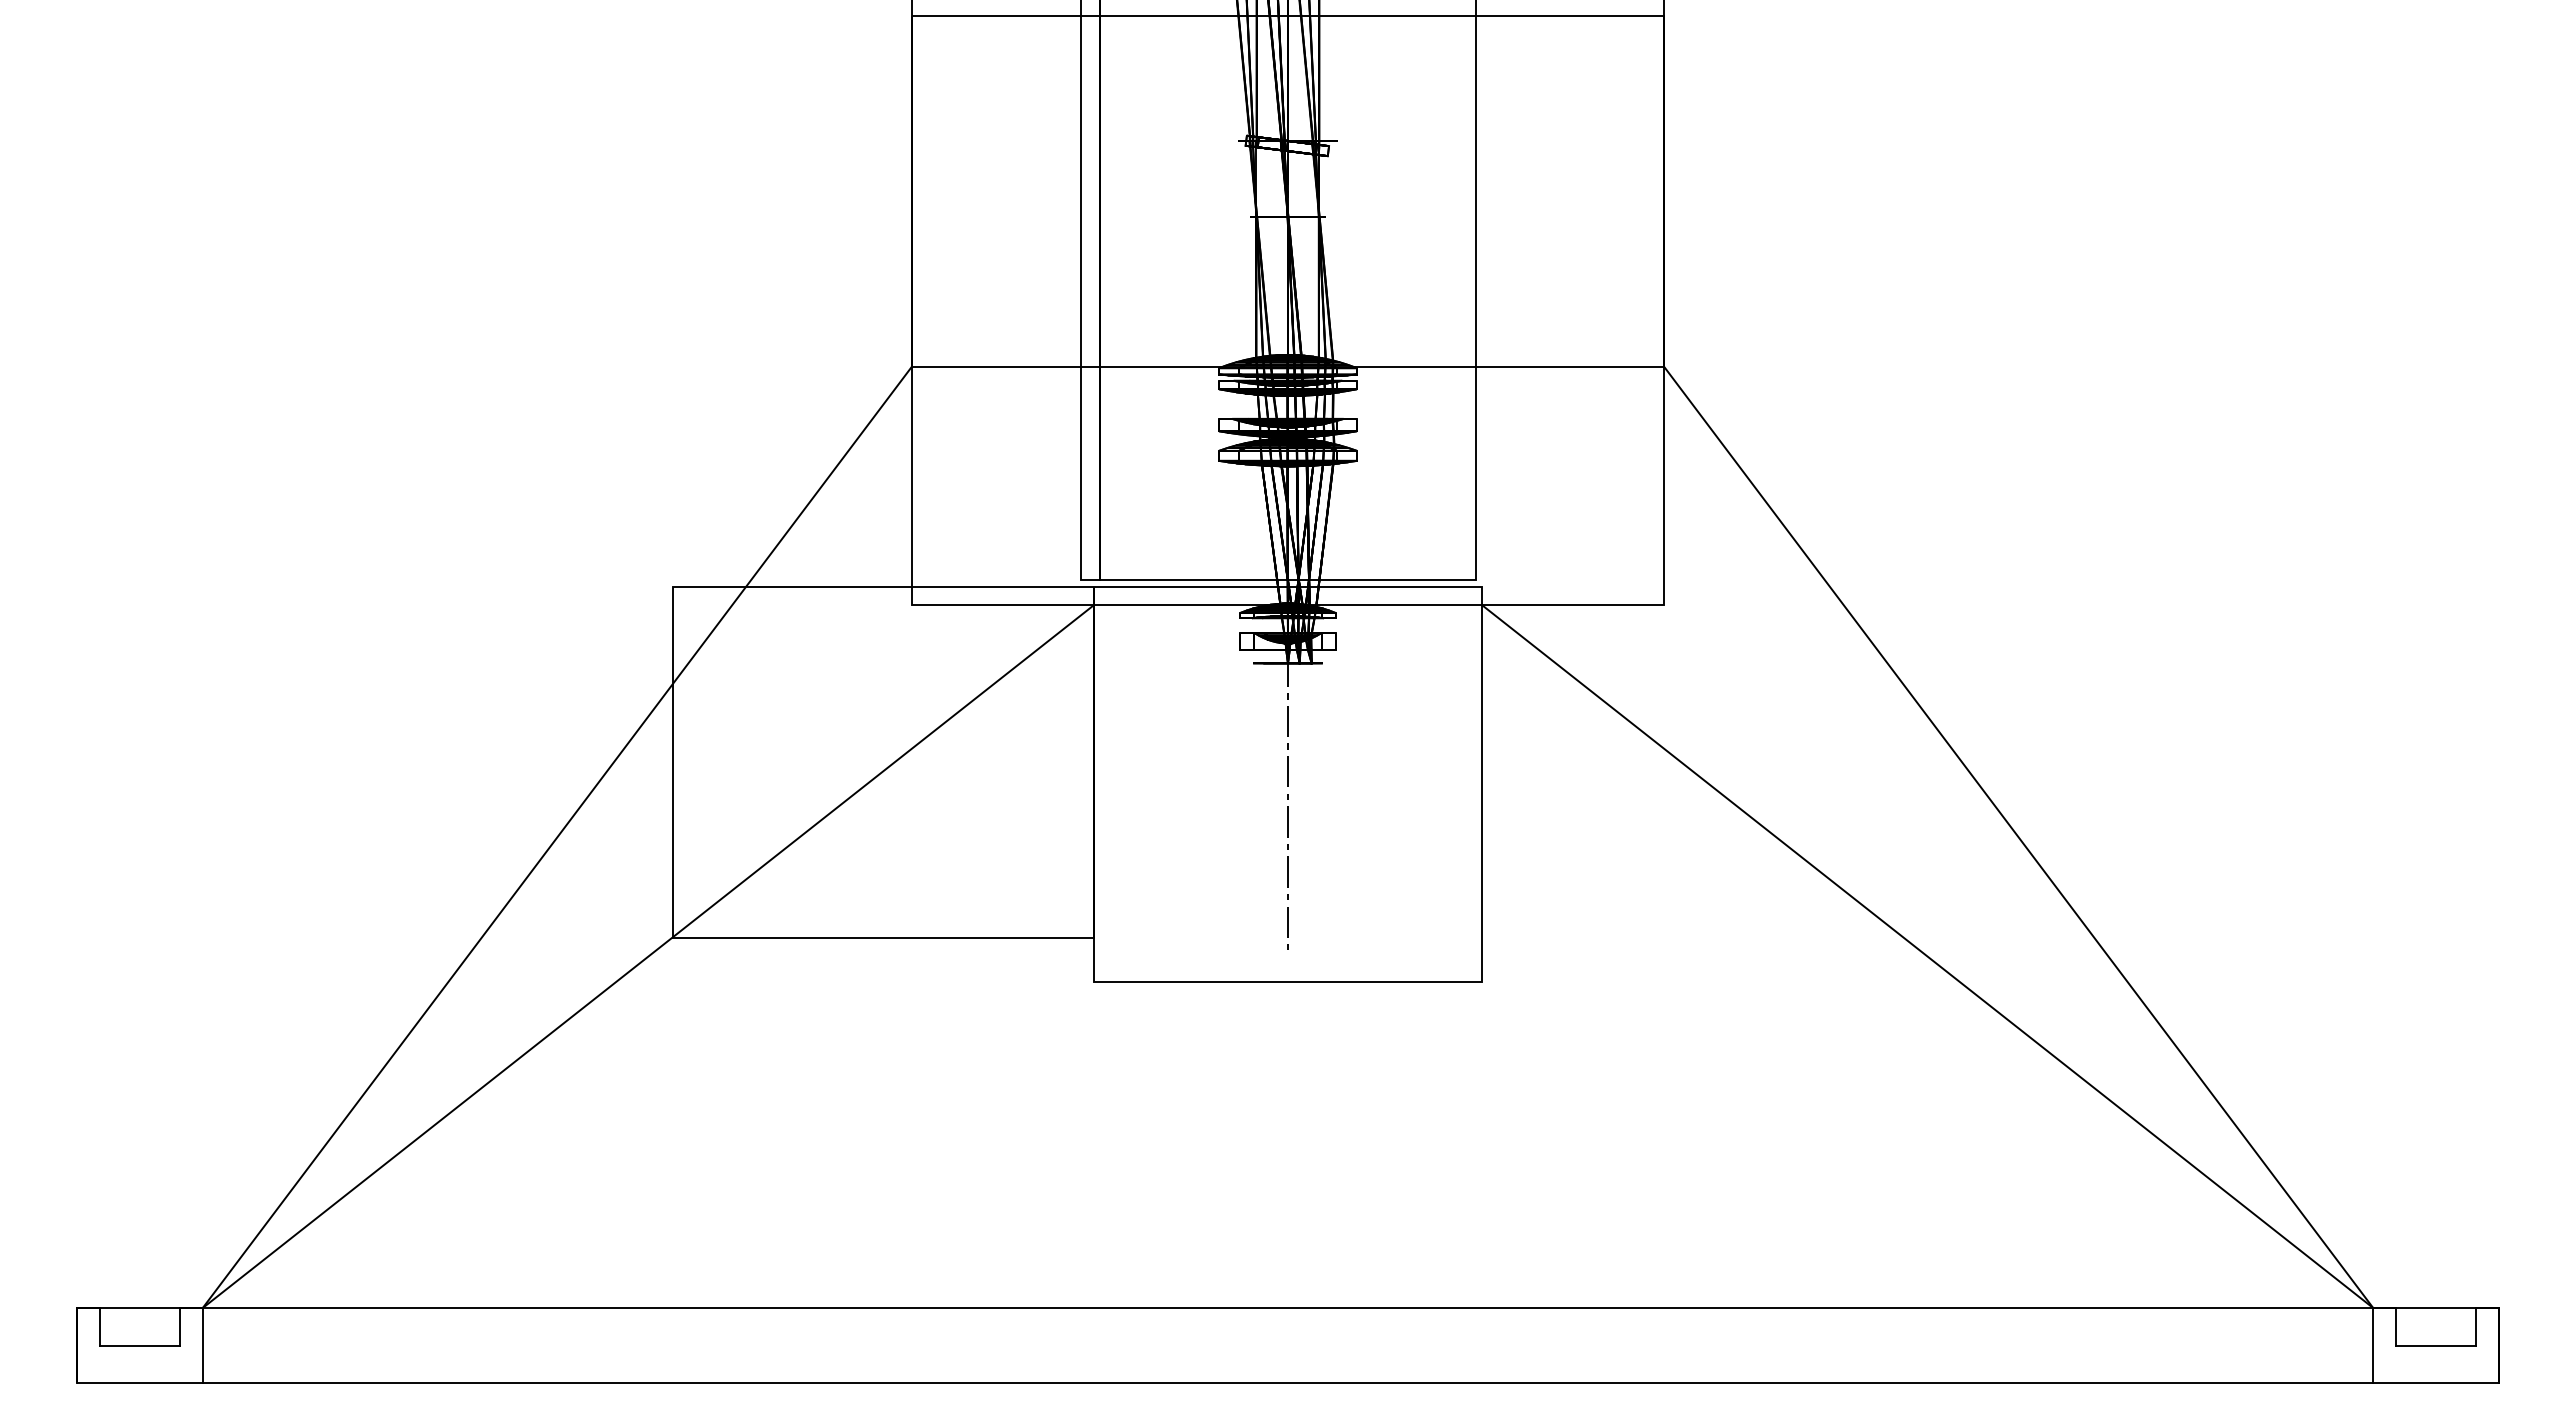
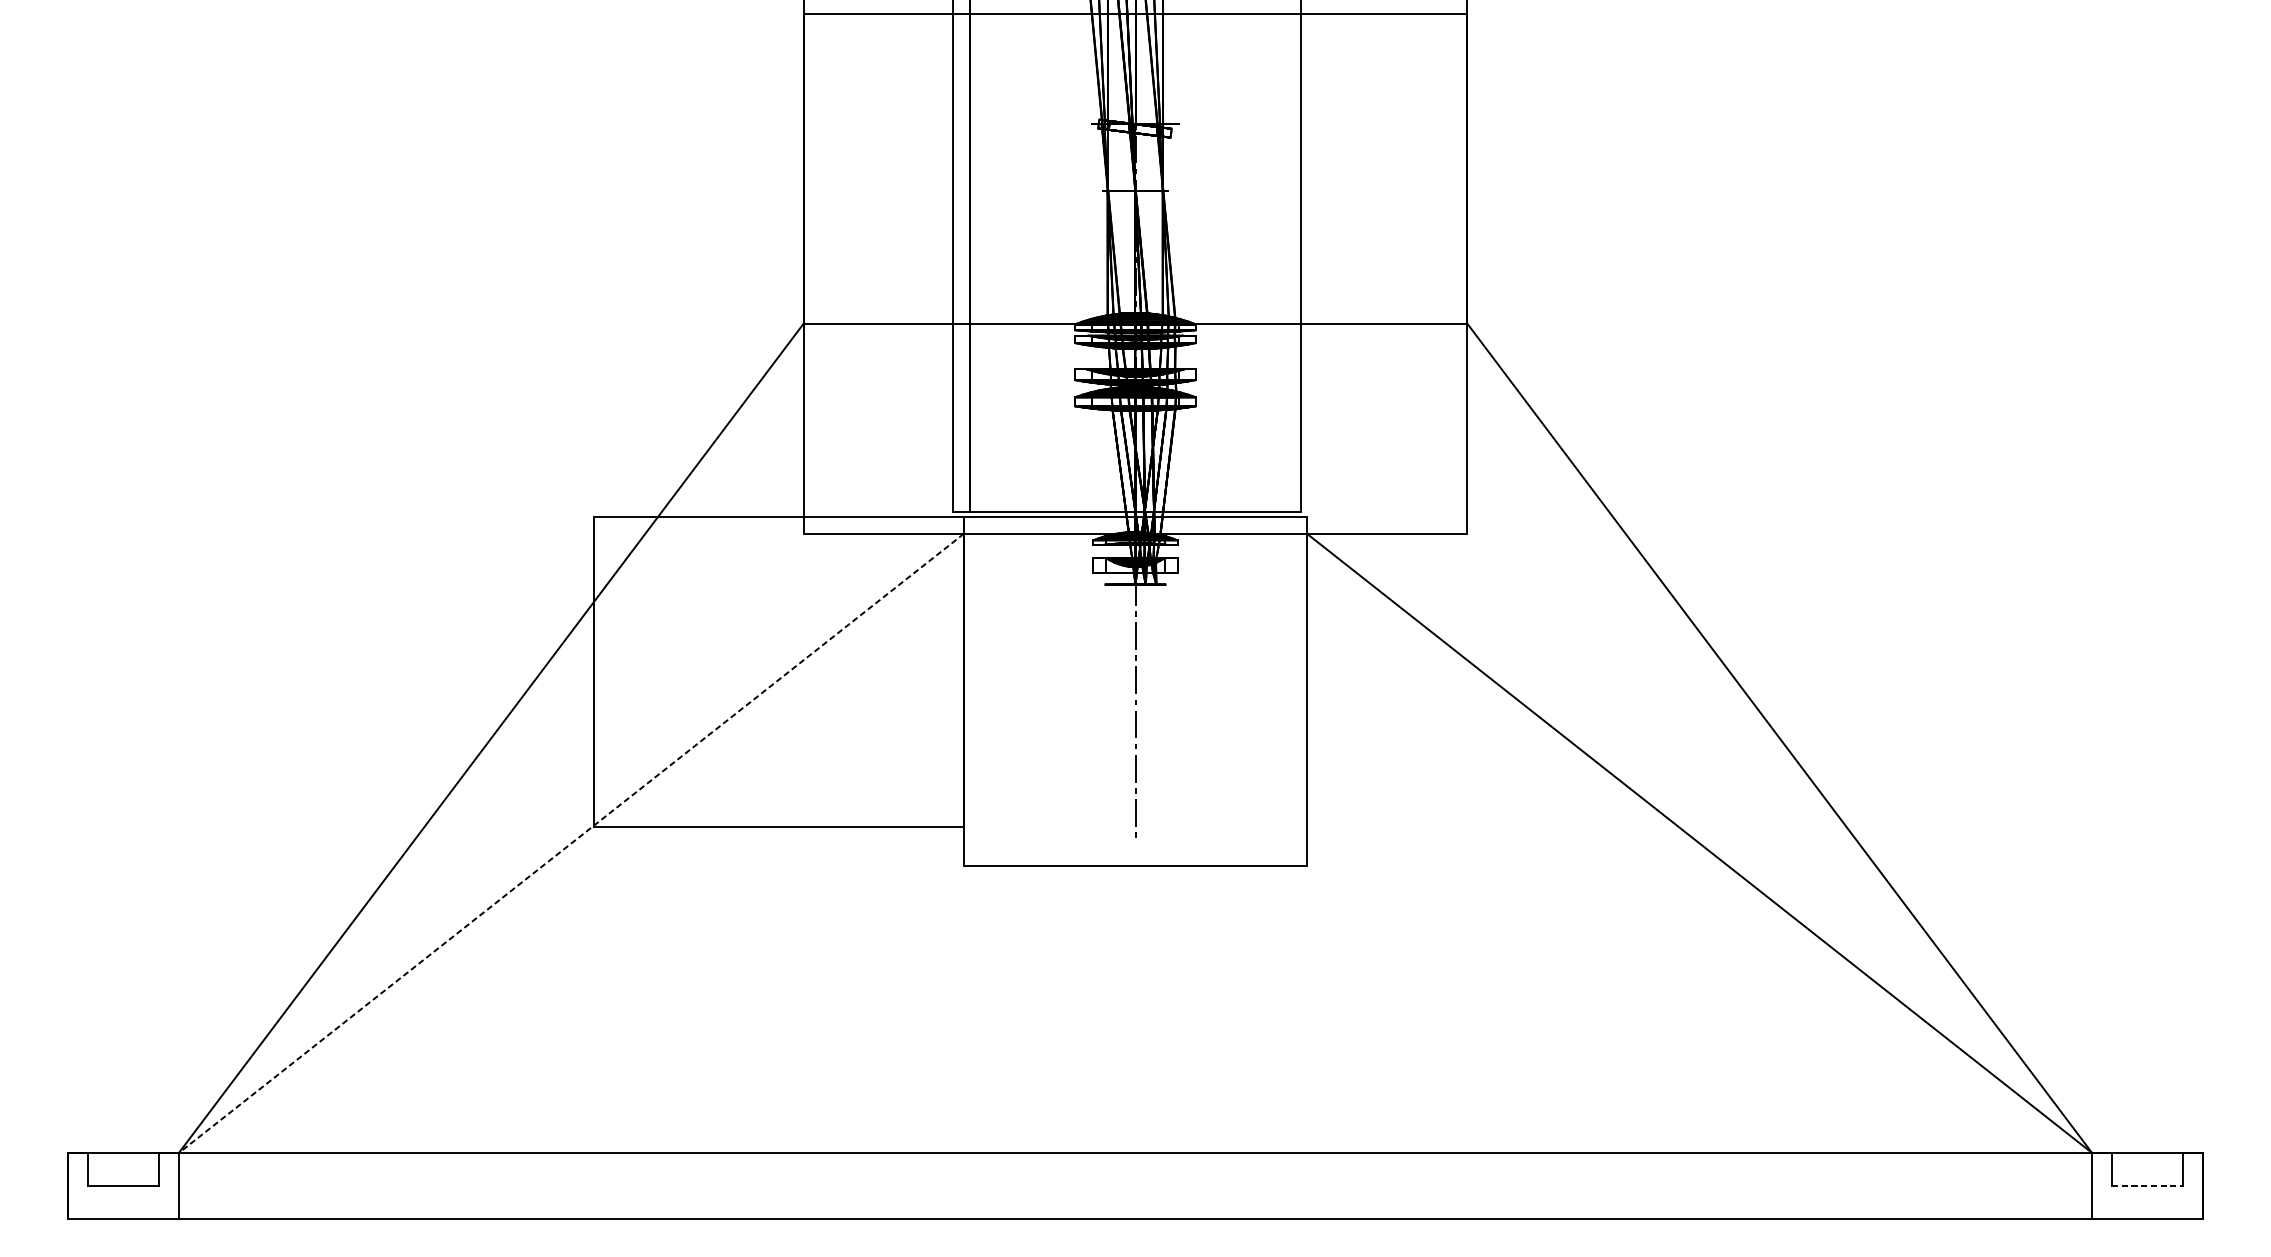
line: (647, 957) -> (570, 844), solid -> dashed
line: (2436, 1345) -> (2147, 1186), solid -> dashed

